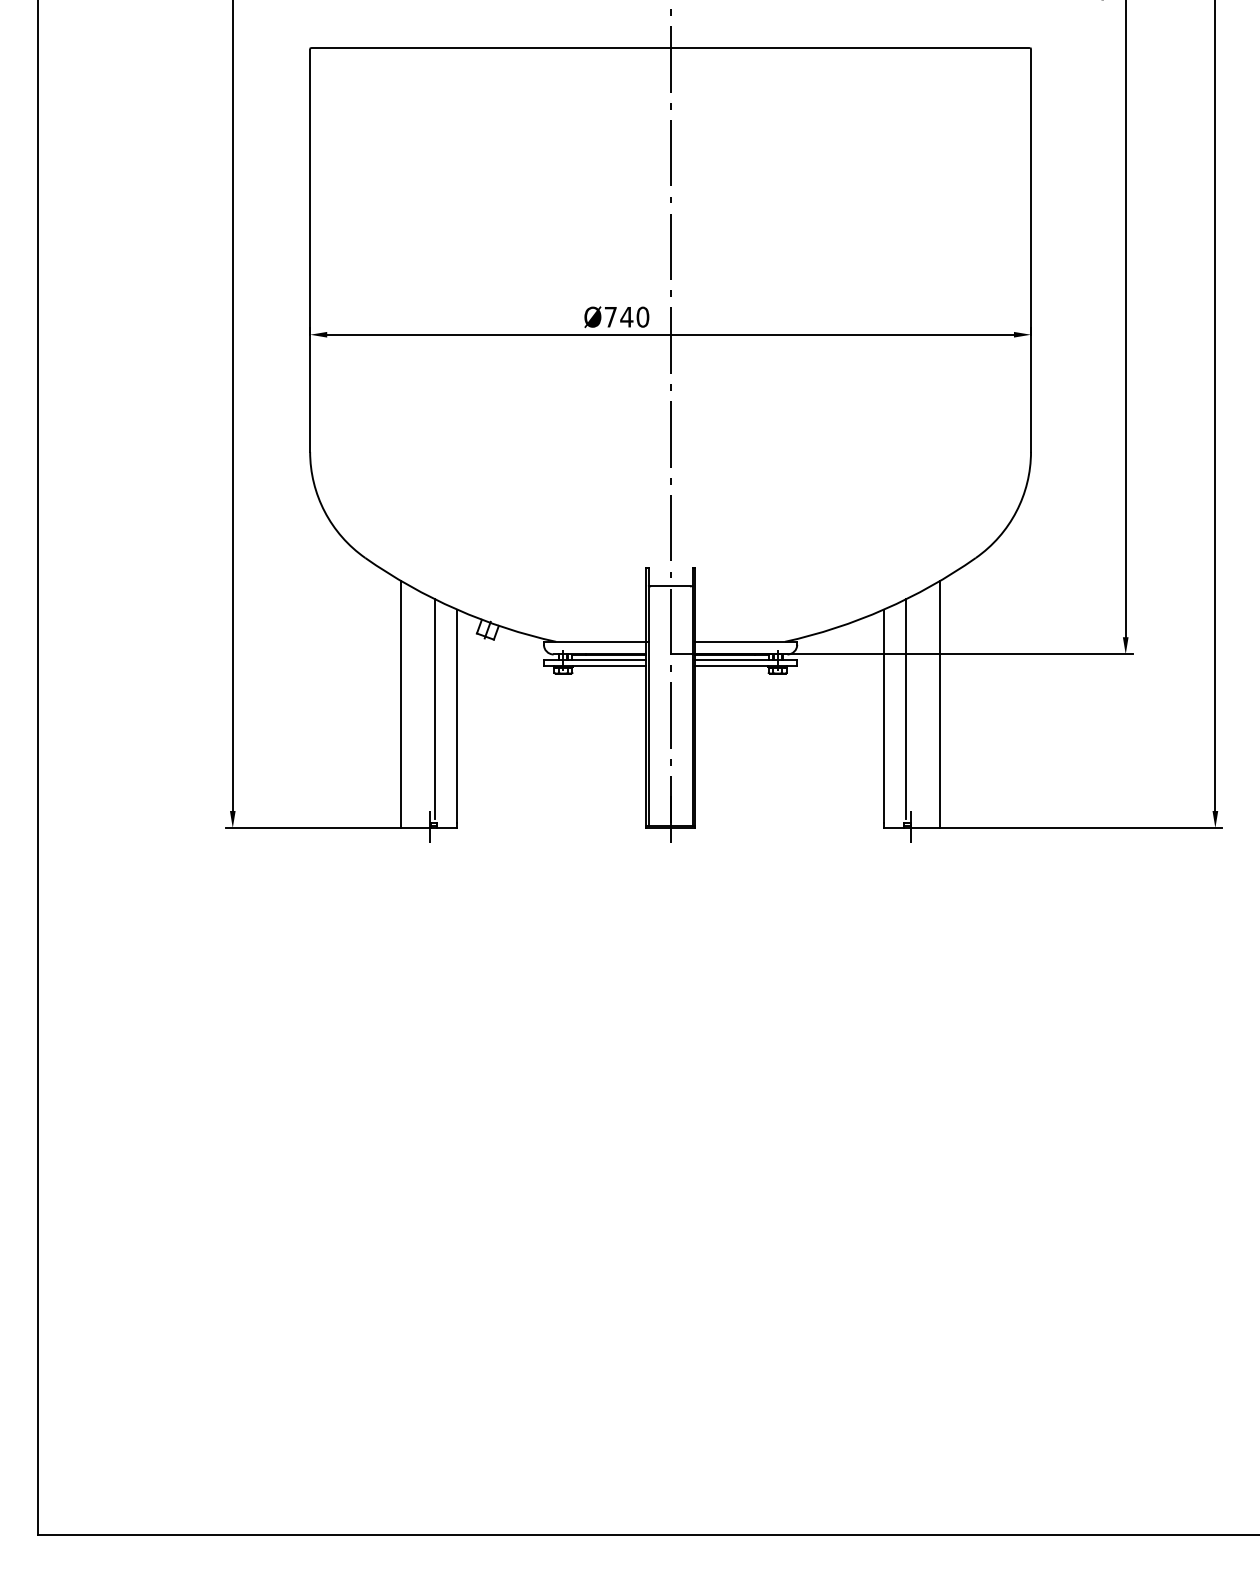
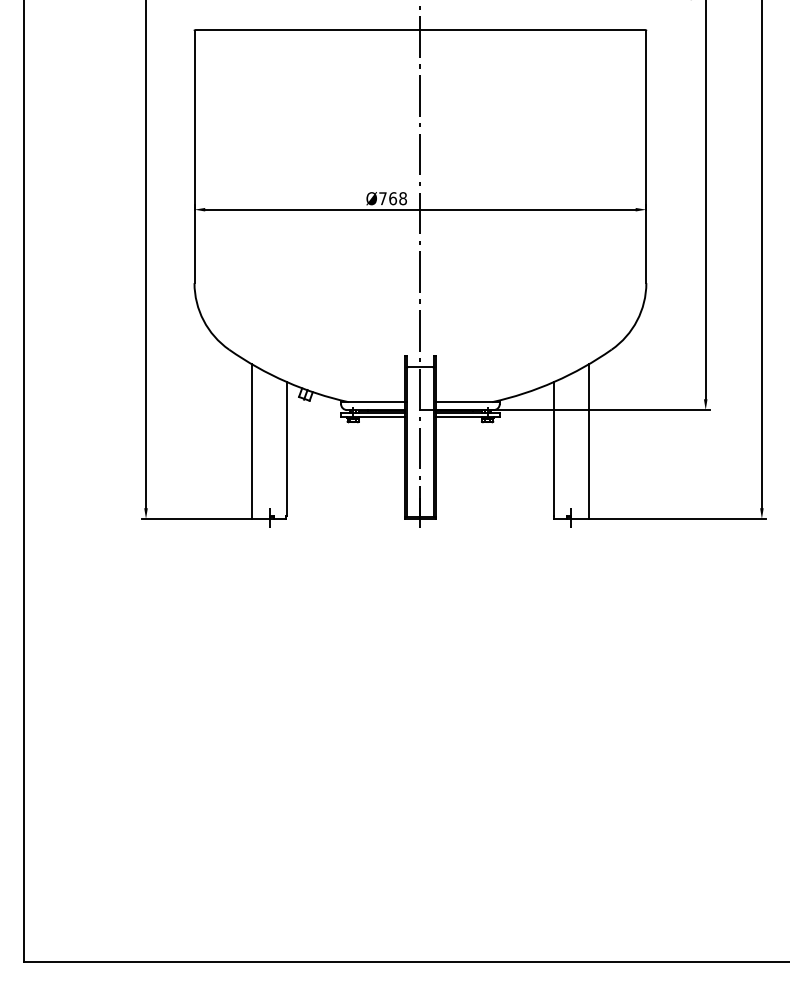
text: (633, 316) -> (397, 198), Ø740 -> Ø768
line: (434, 709) -> (272, 444), removed
line: (906, 709) -> (568, 444), removed

